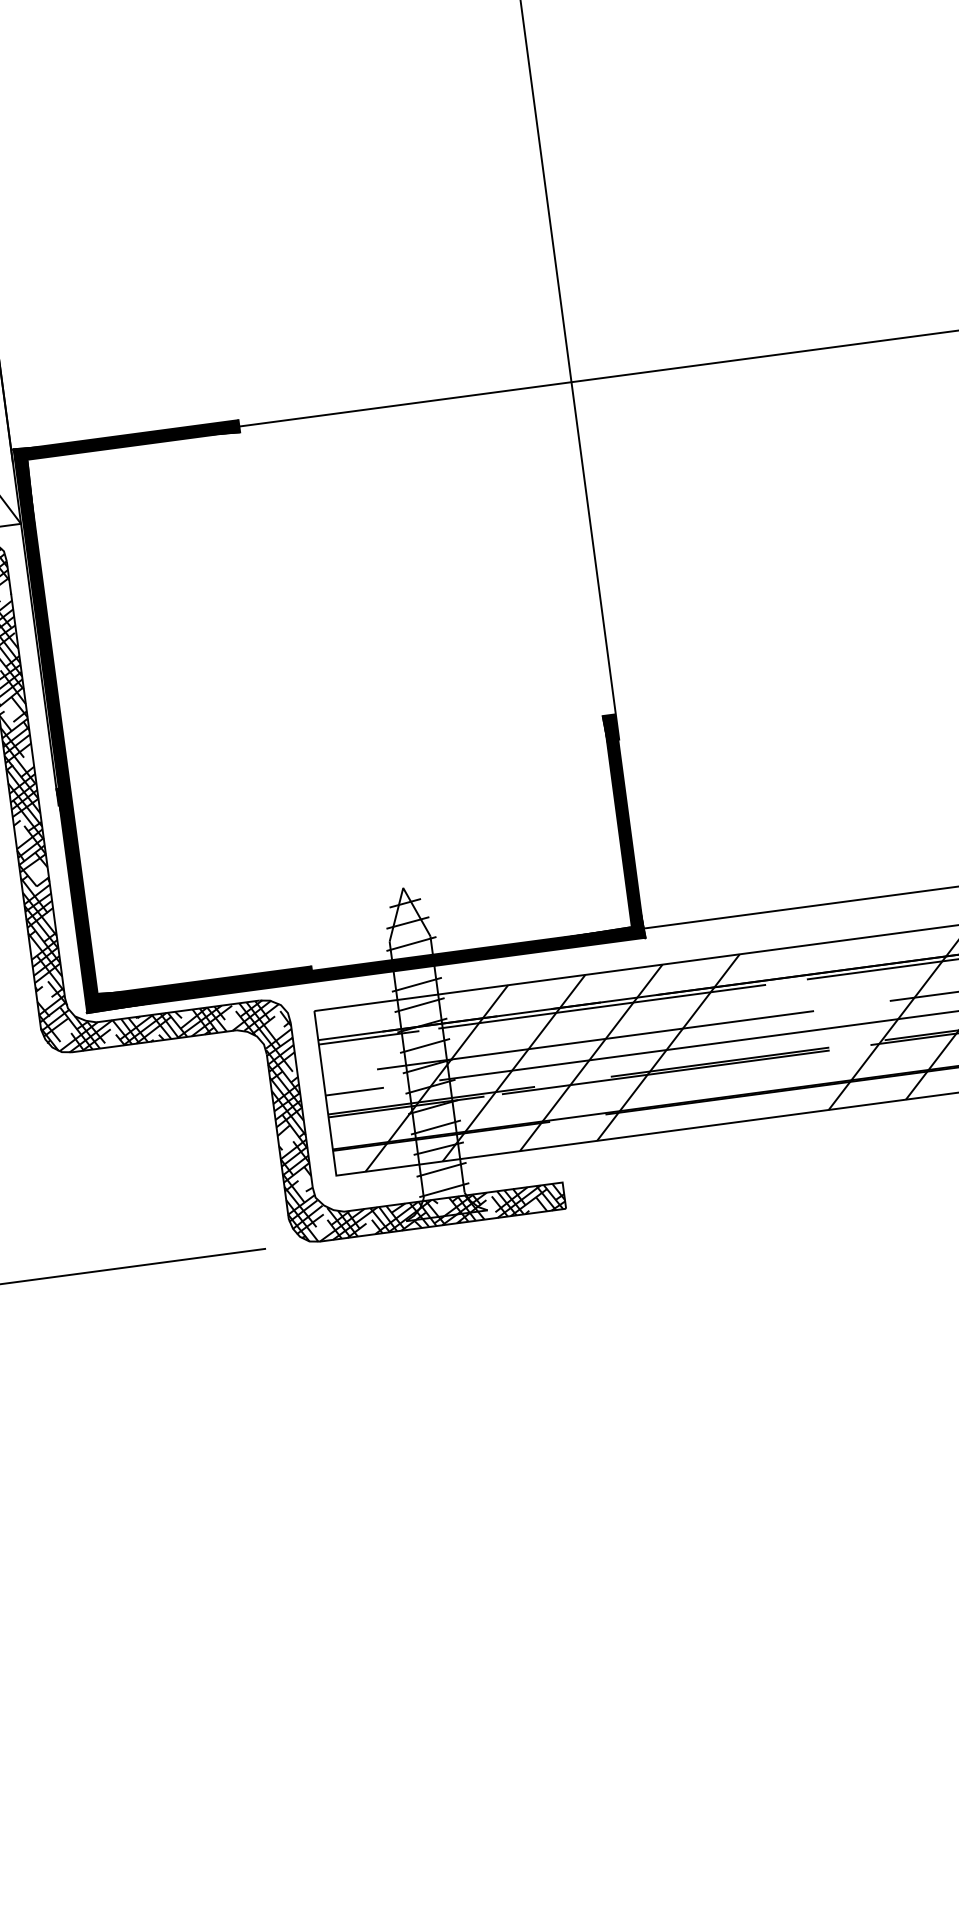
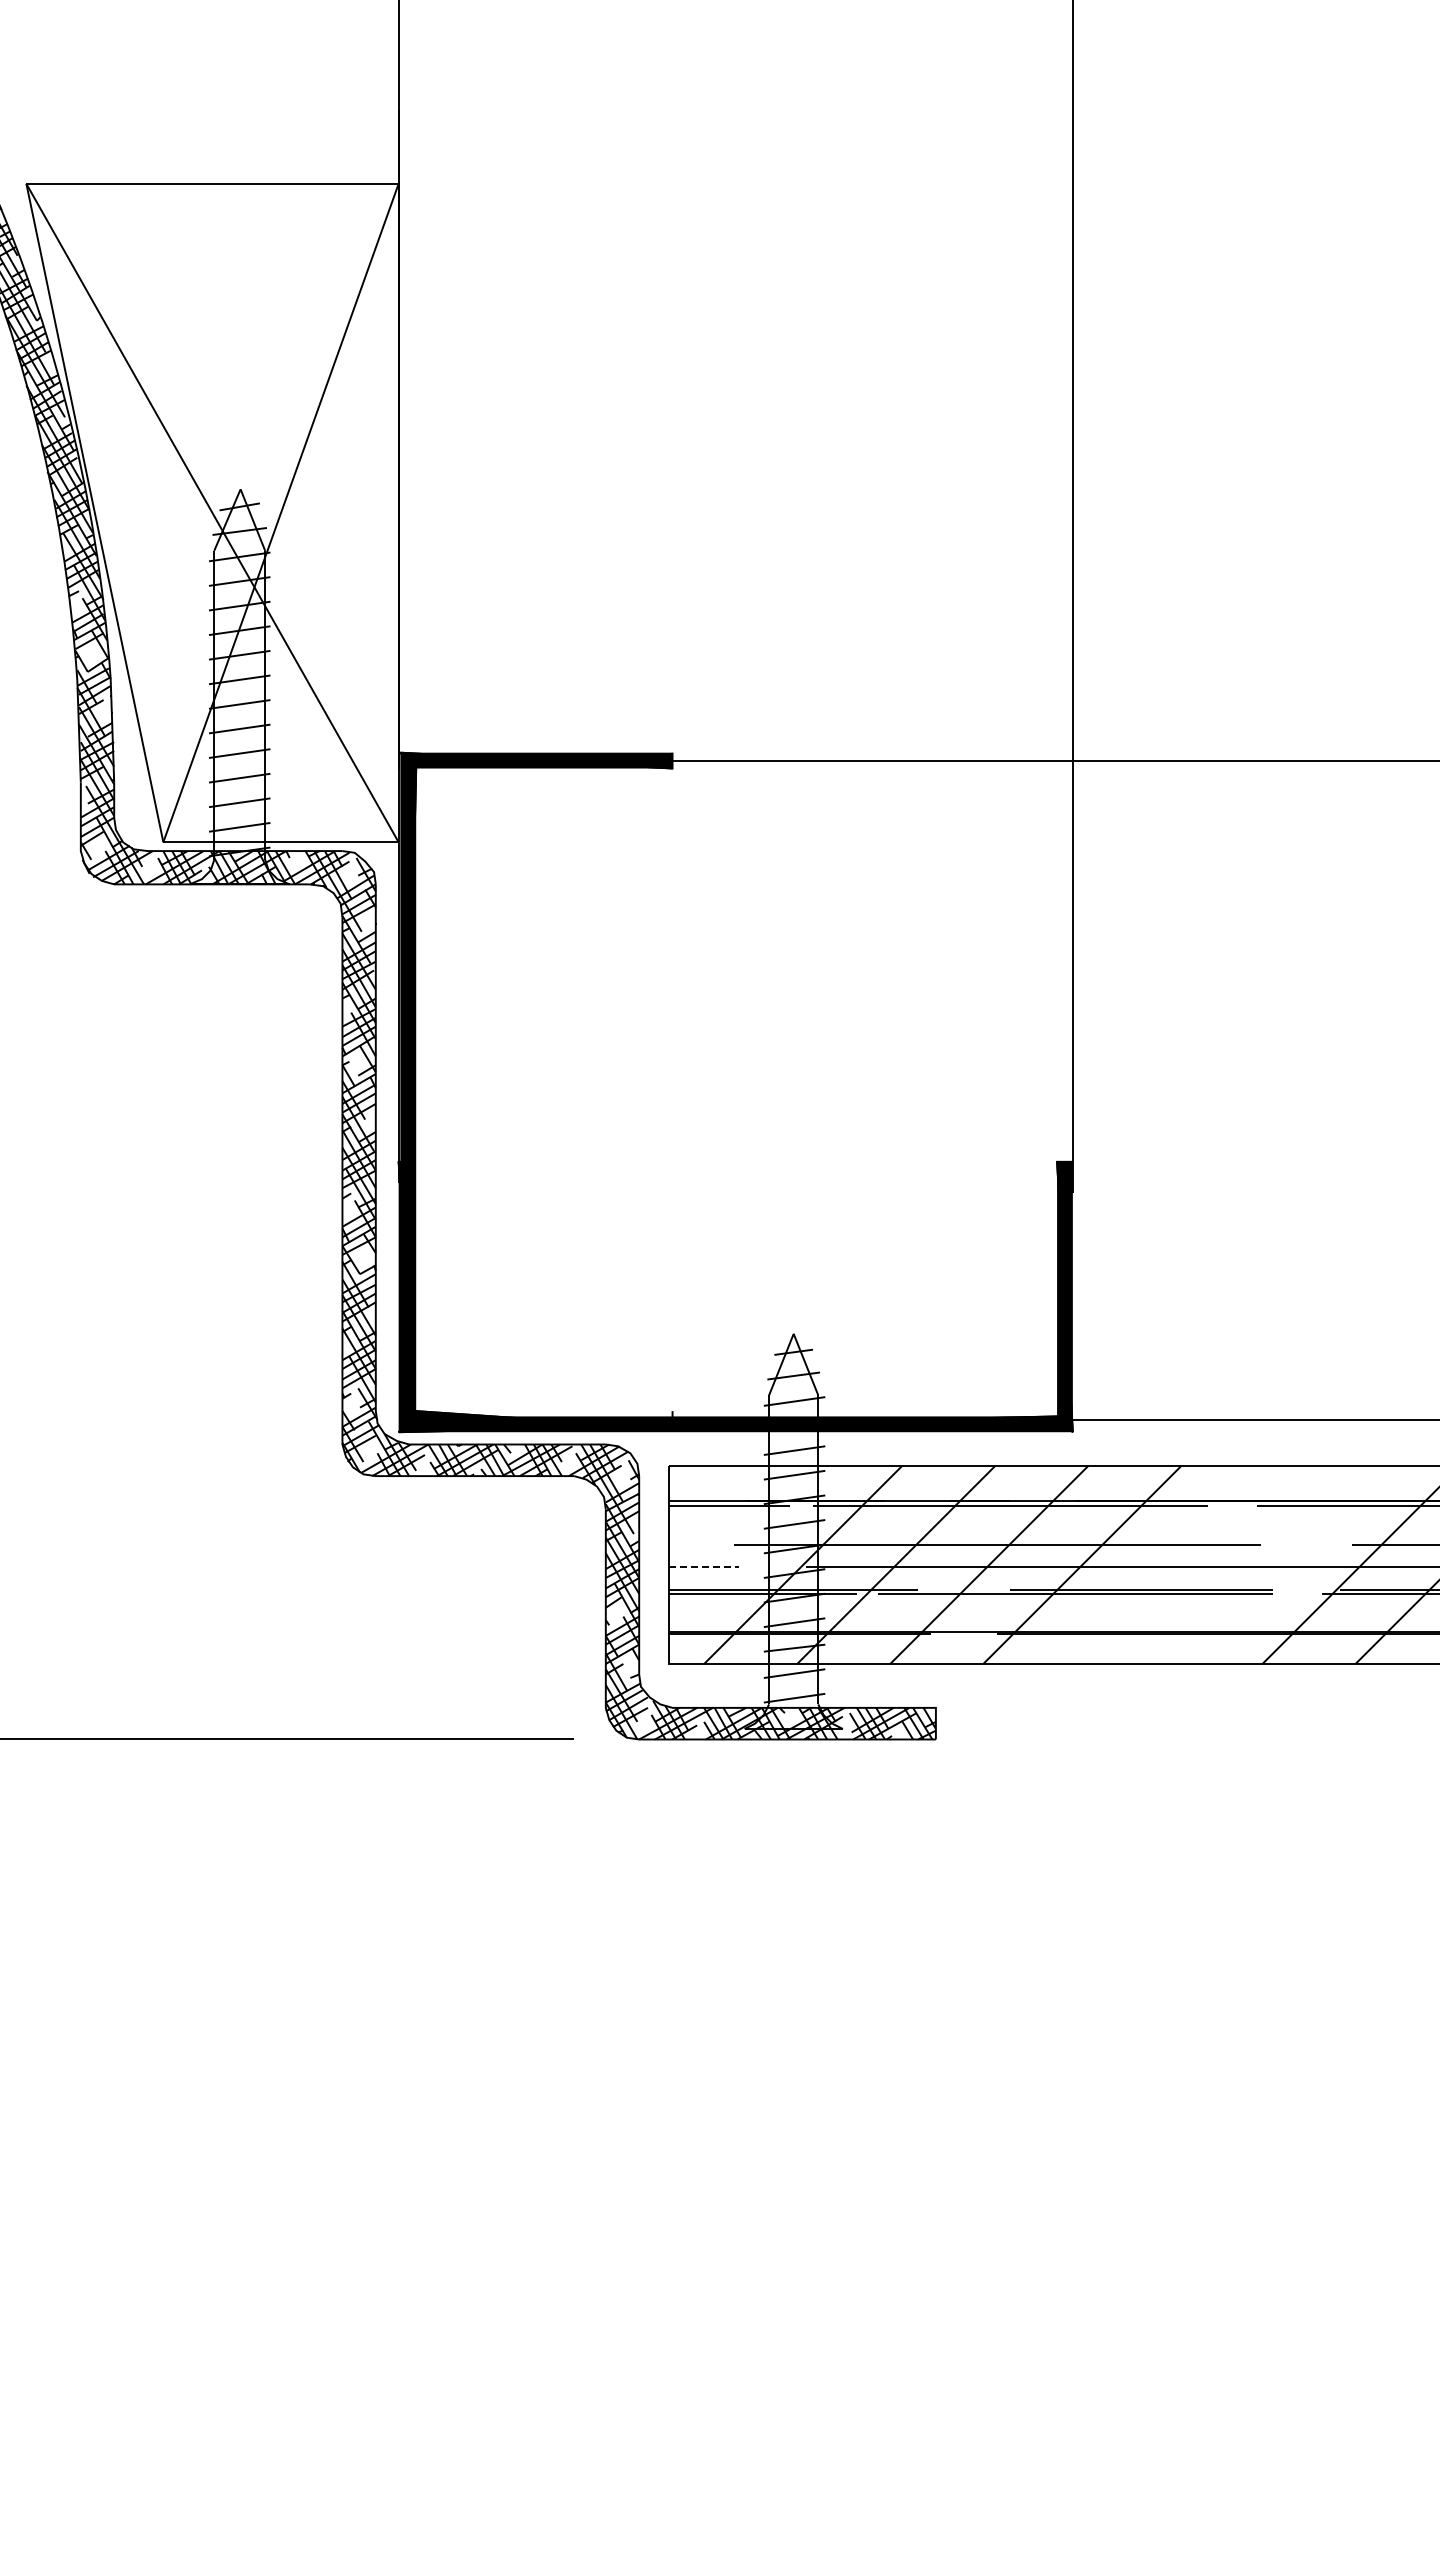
fill: (205, 986) -> (544, 1419), removed
line: (355, 1091) -> (704, 1567), solid -> dashed

